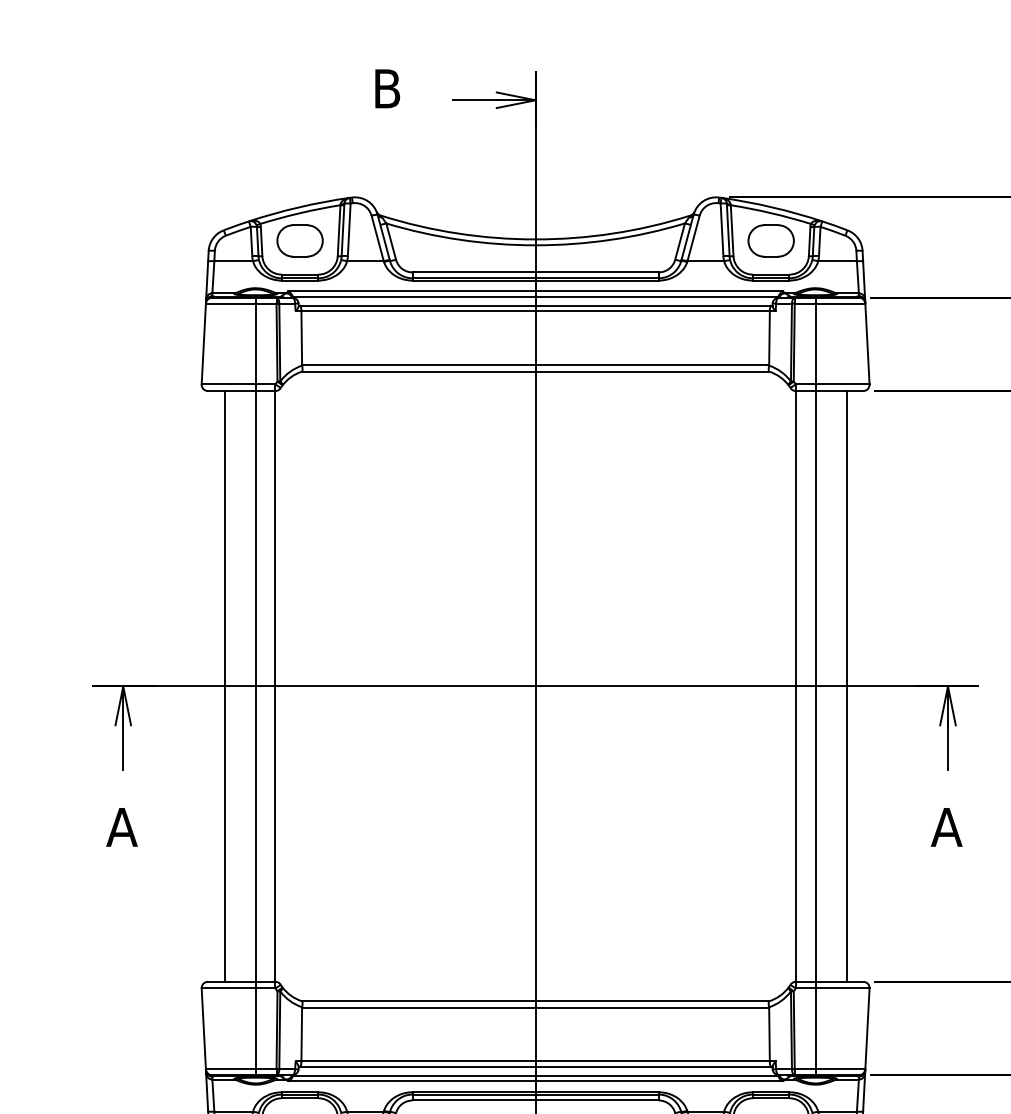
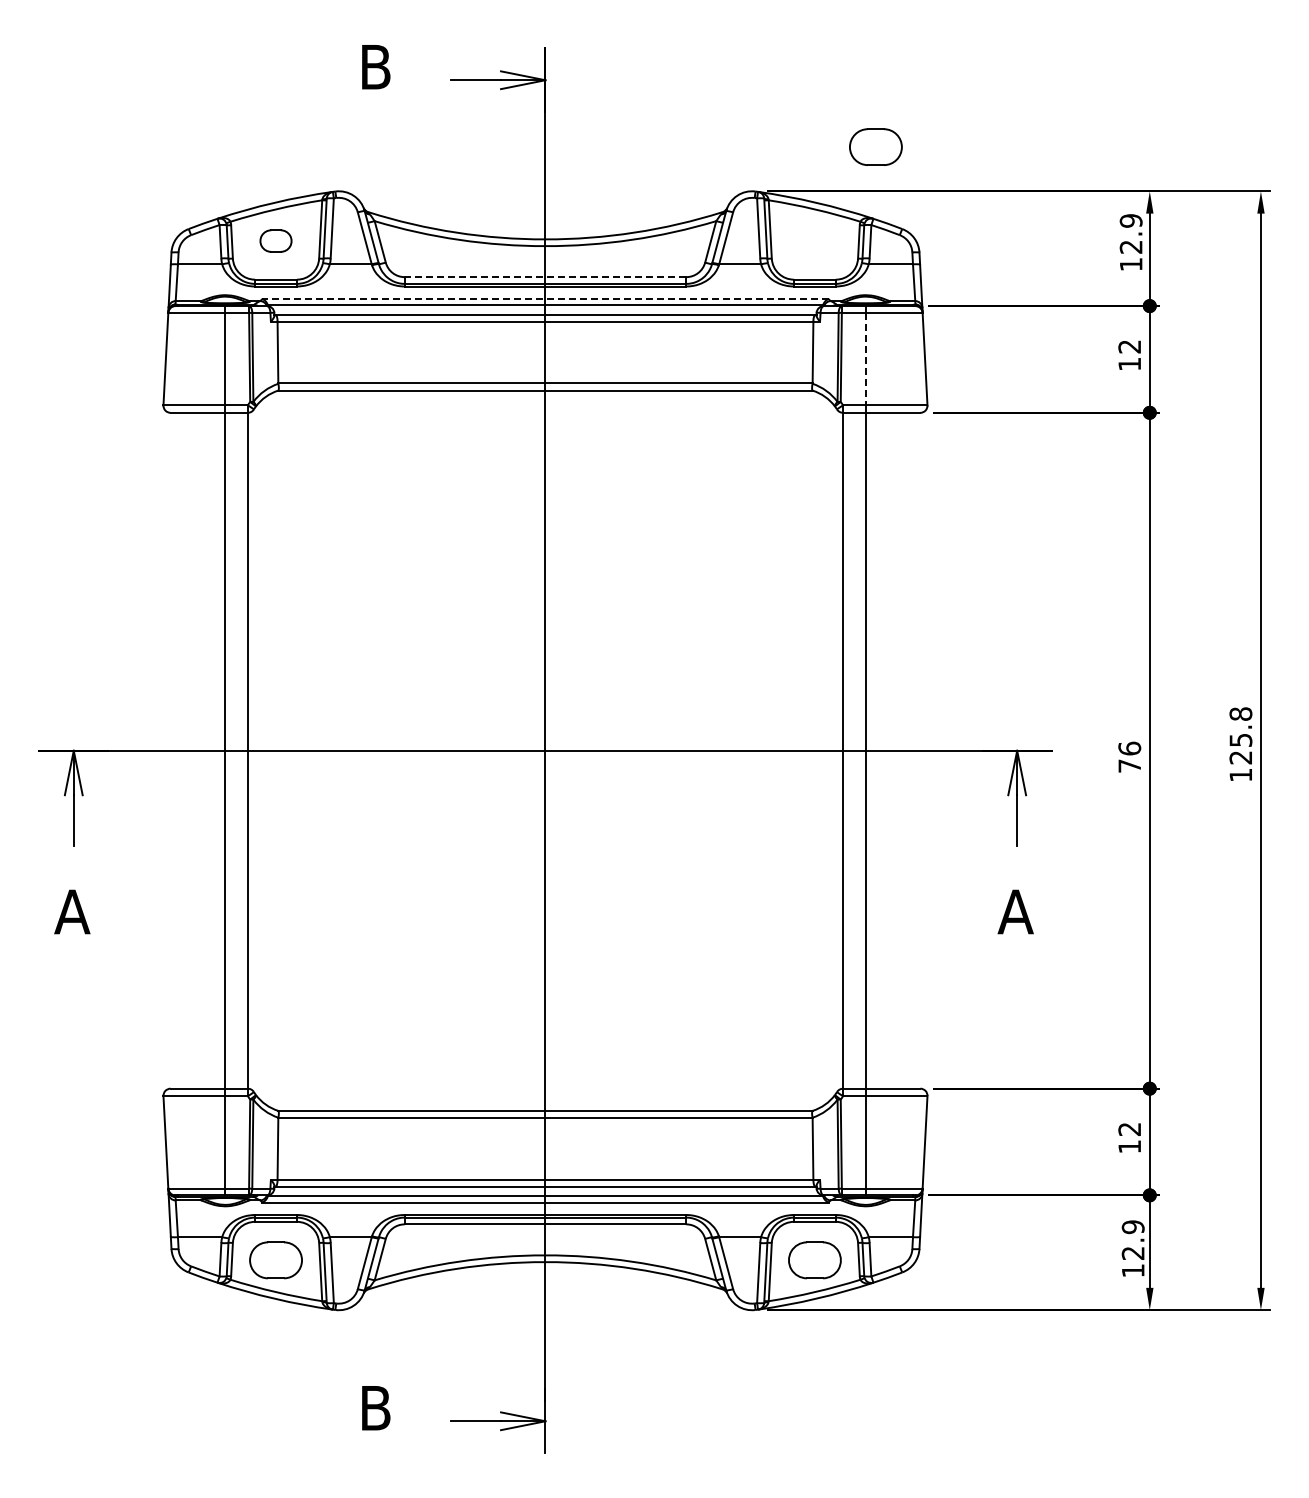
part: (299, 240) -> (275, 240), size x0.6
part: (770, 240) -> (875, 146), moved
line: (535, 272) -> (545, 277), solid -> dashed
line: (534, 291) -> (544, 298), solid -> dashed
line: (815, 344) -> (865, 359), solid -> dashed
line: (224, 686) -> (189, 750), removed
line: (846, 686) -> (901, 750), removed

